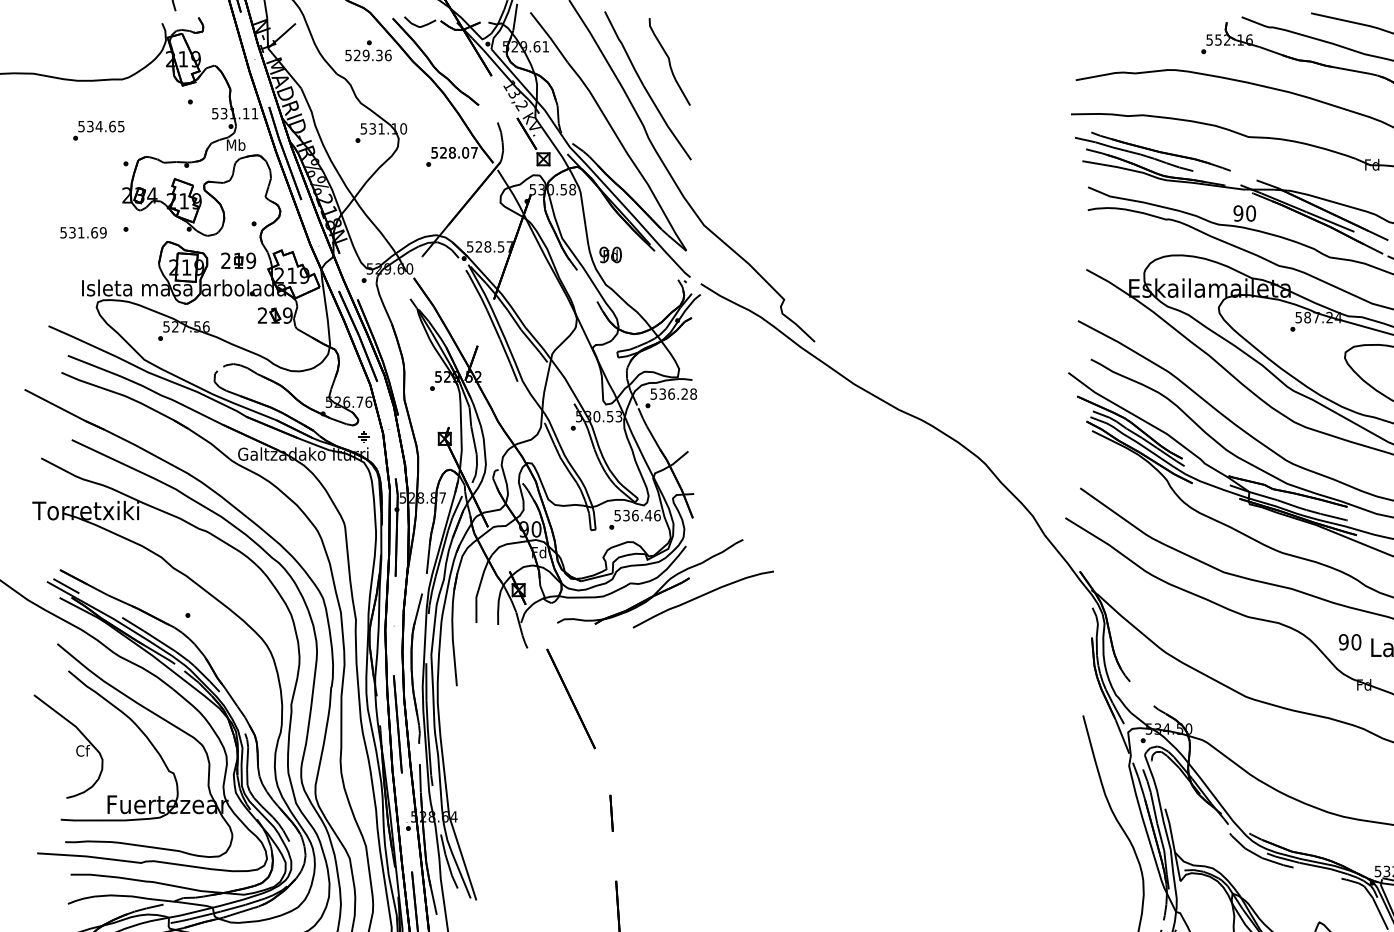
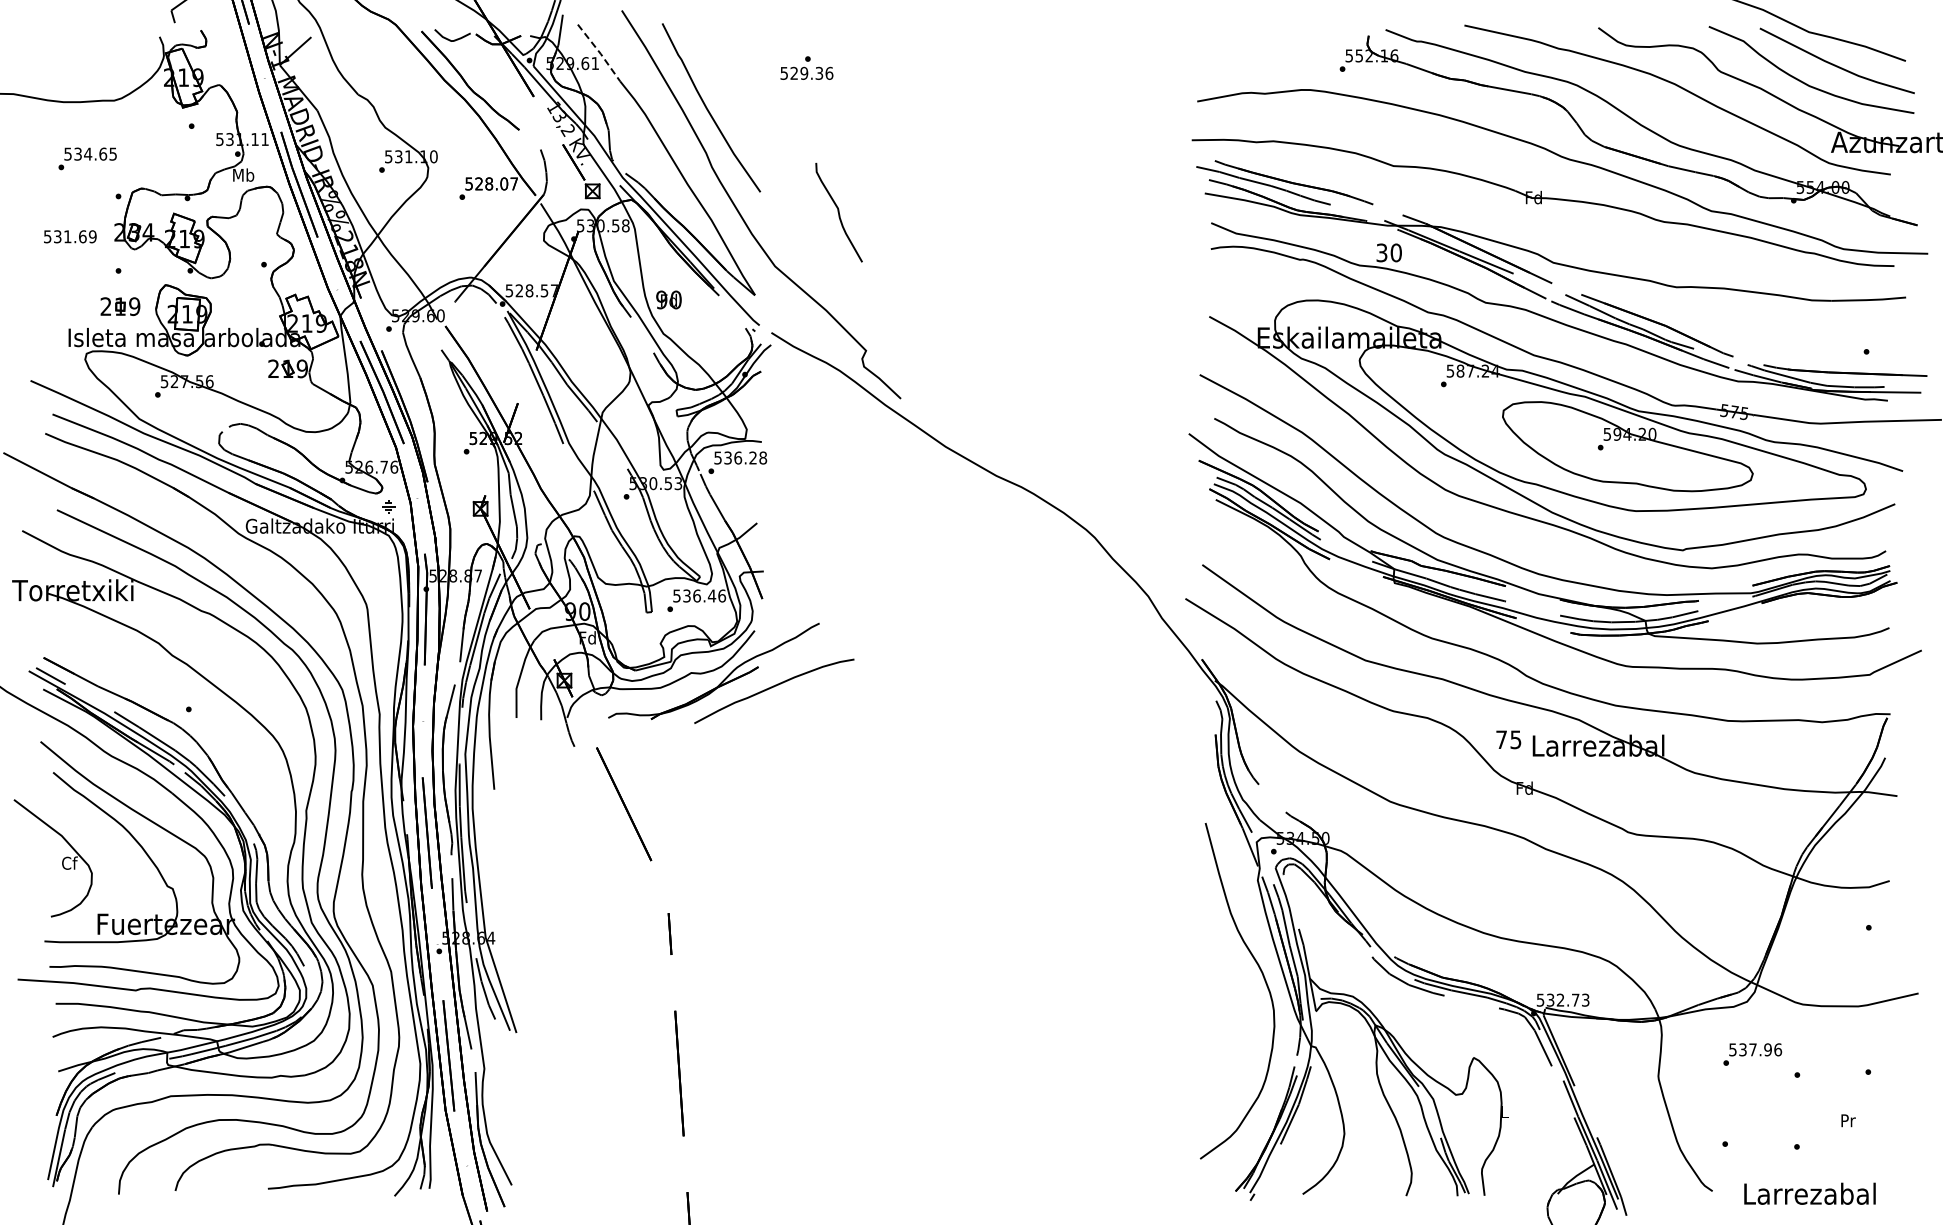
line: (550, 37) -> (600, 53), solid -> dashed
text: (368, 50) -> (806, 67), moved
curve: (669, 61) -> (838, 212), moved
text: (1238, 213) -> (1381, 252), 90 -> 30
text: (83, 232) -> (70, 236), moved
part: (238, 260) -> (120, 306), moved
text: (1349, 641) -> (1508, 739), 90 -> 75

